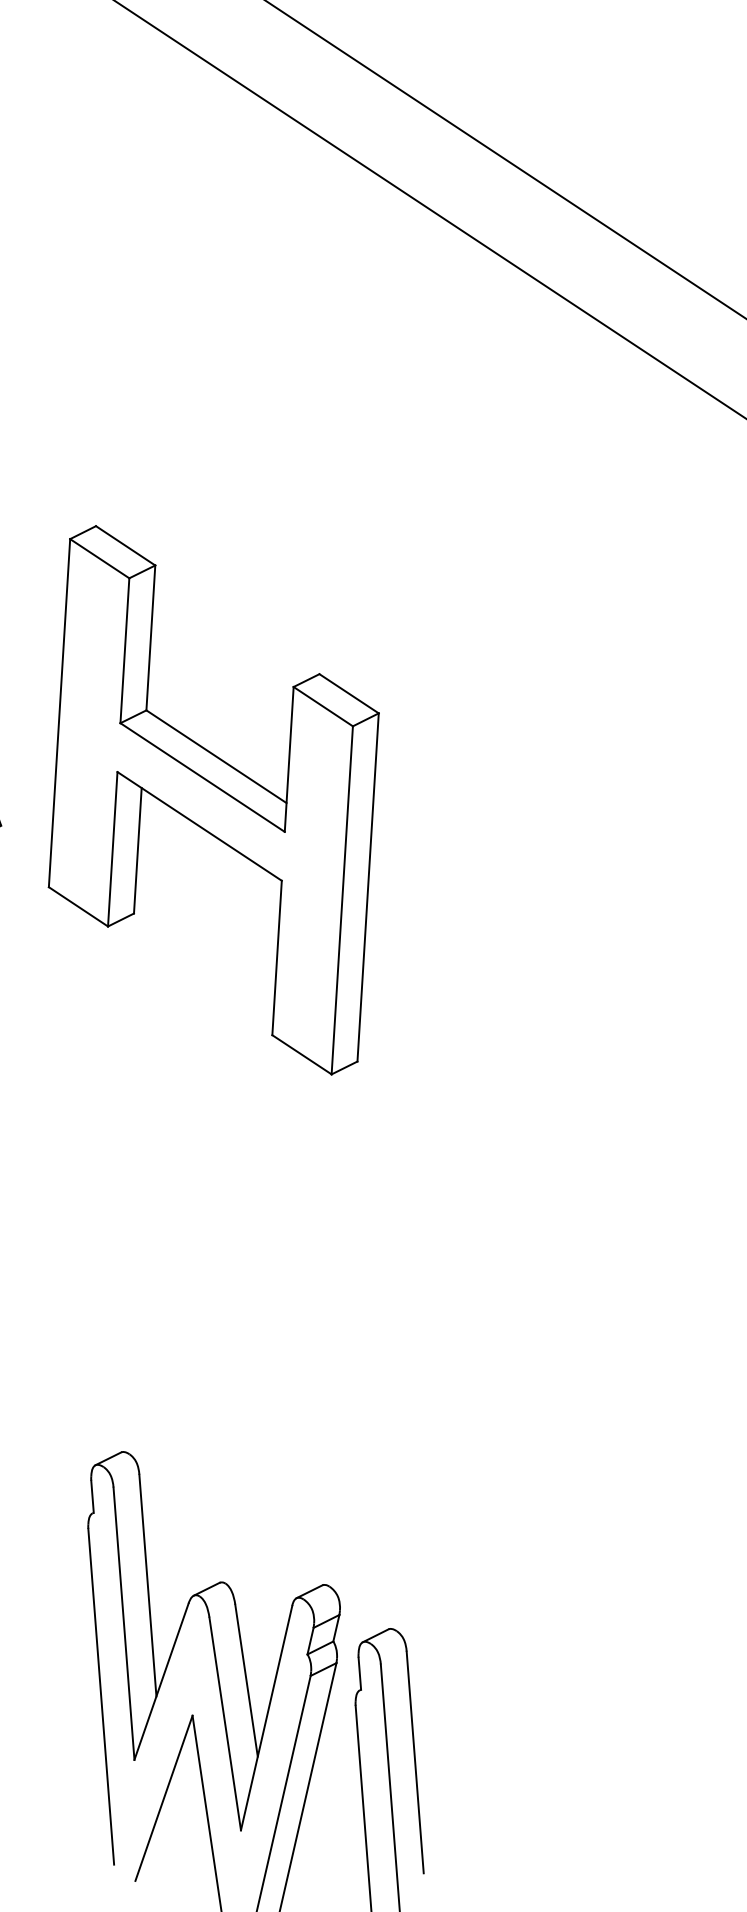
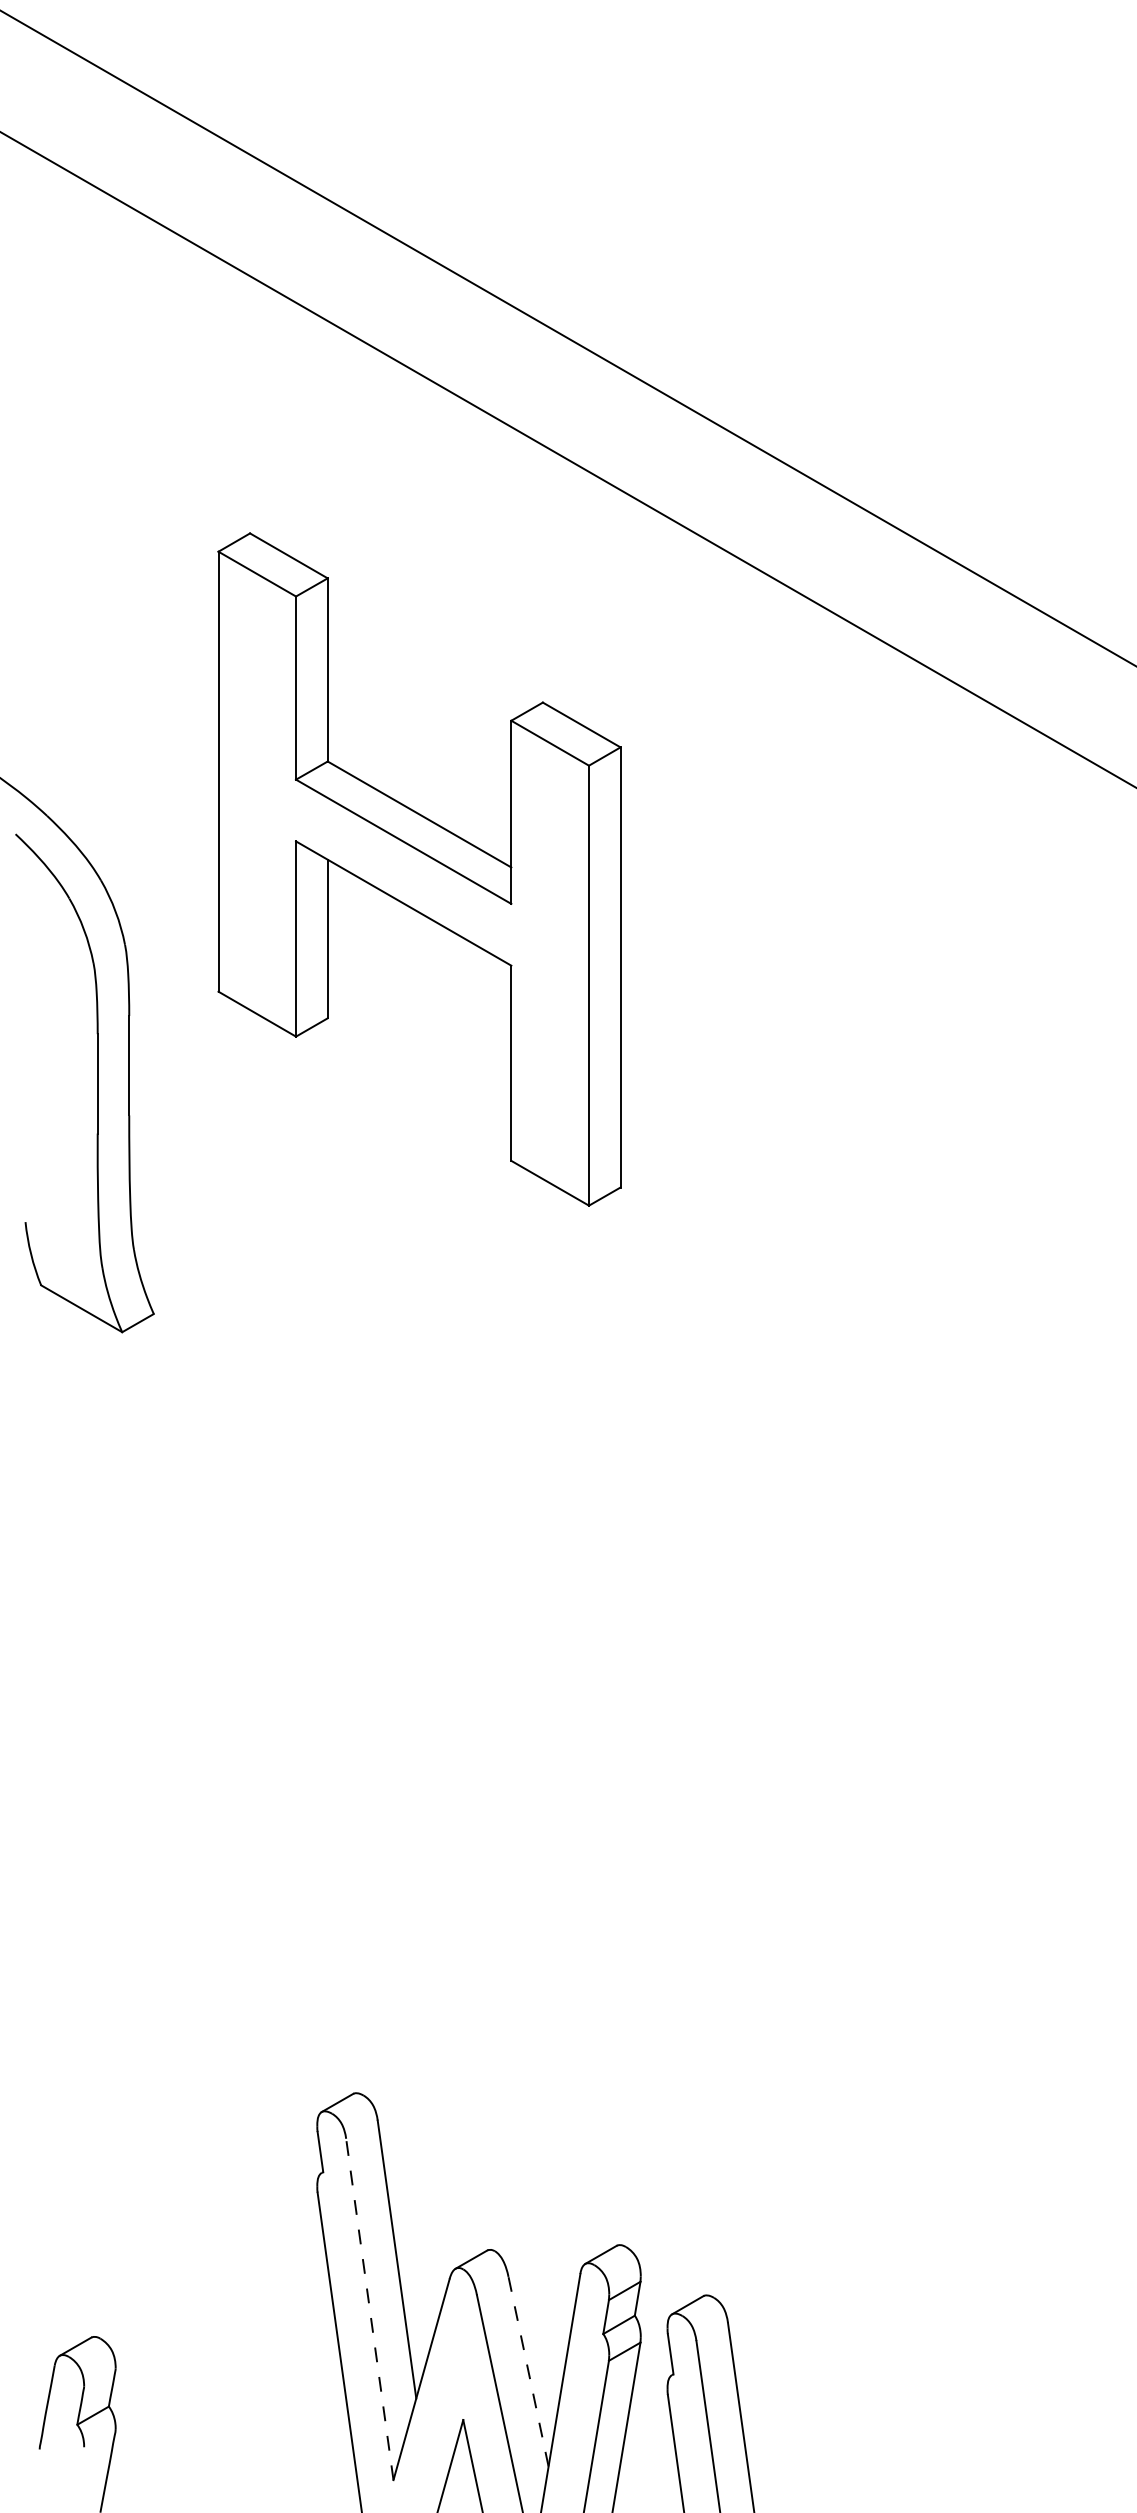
part: (213, 800) -> (419, 869), moved
line: (123, 1622) -> (369, 2308), solid -> dashed
line: (246, 1680) -> (528, 2371), solid -> dashed

